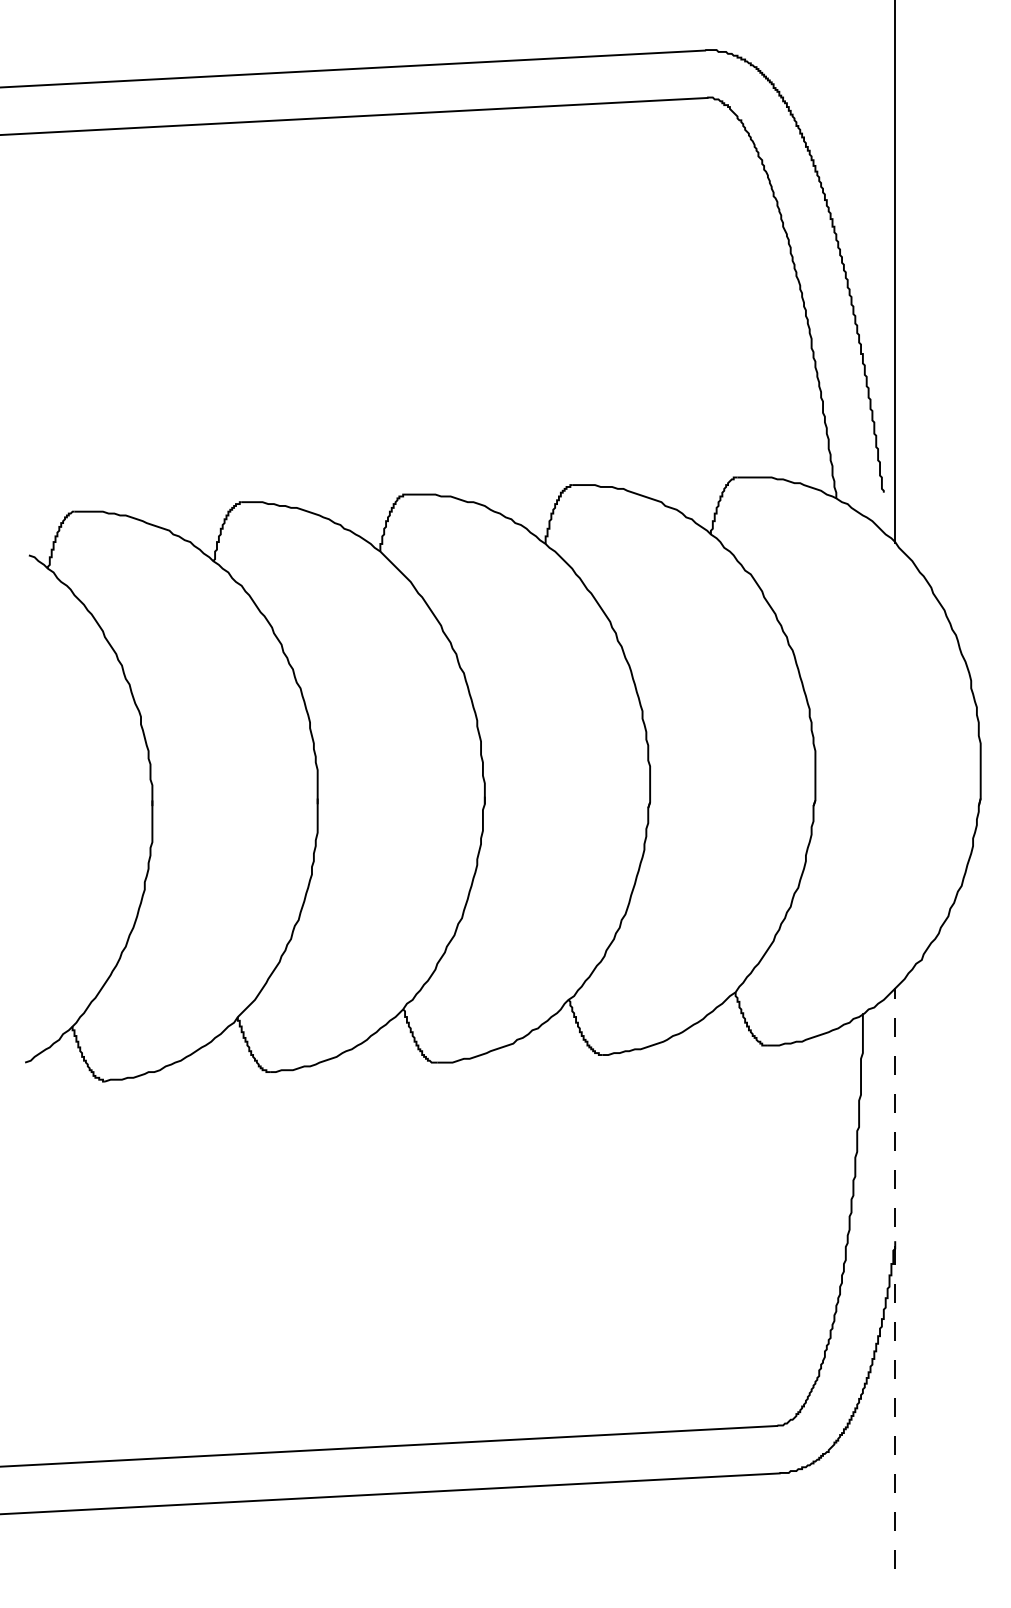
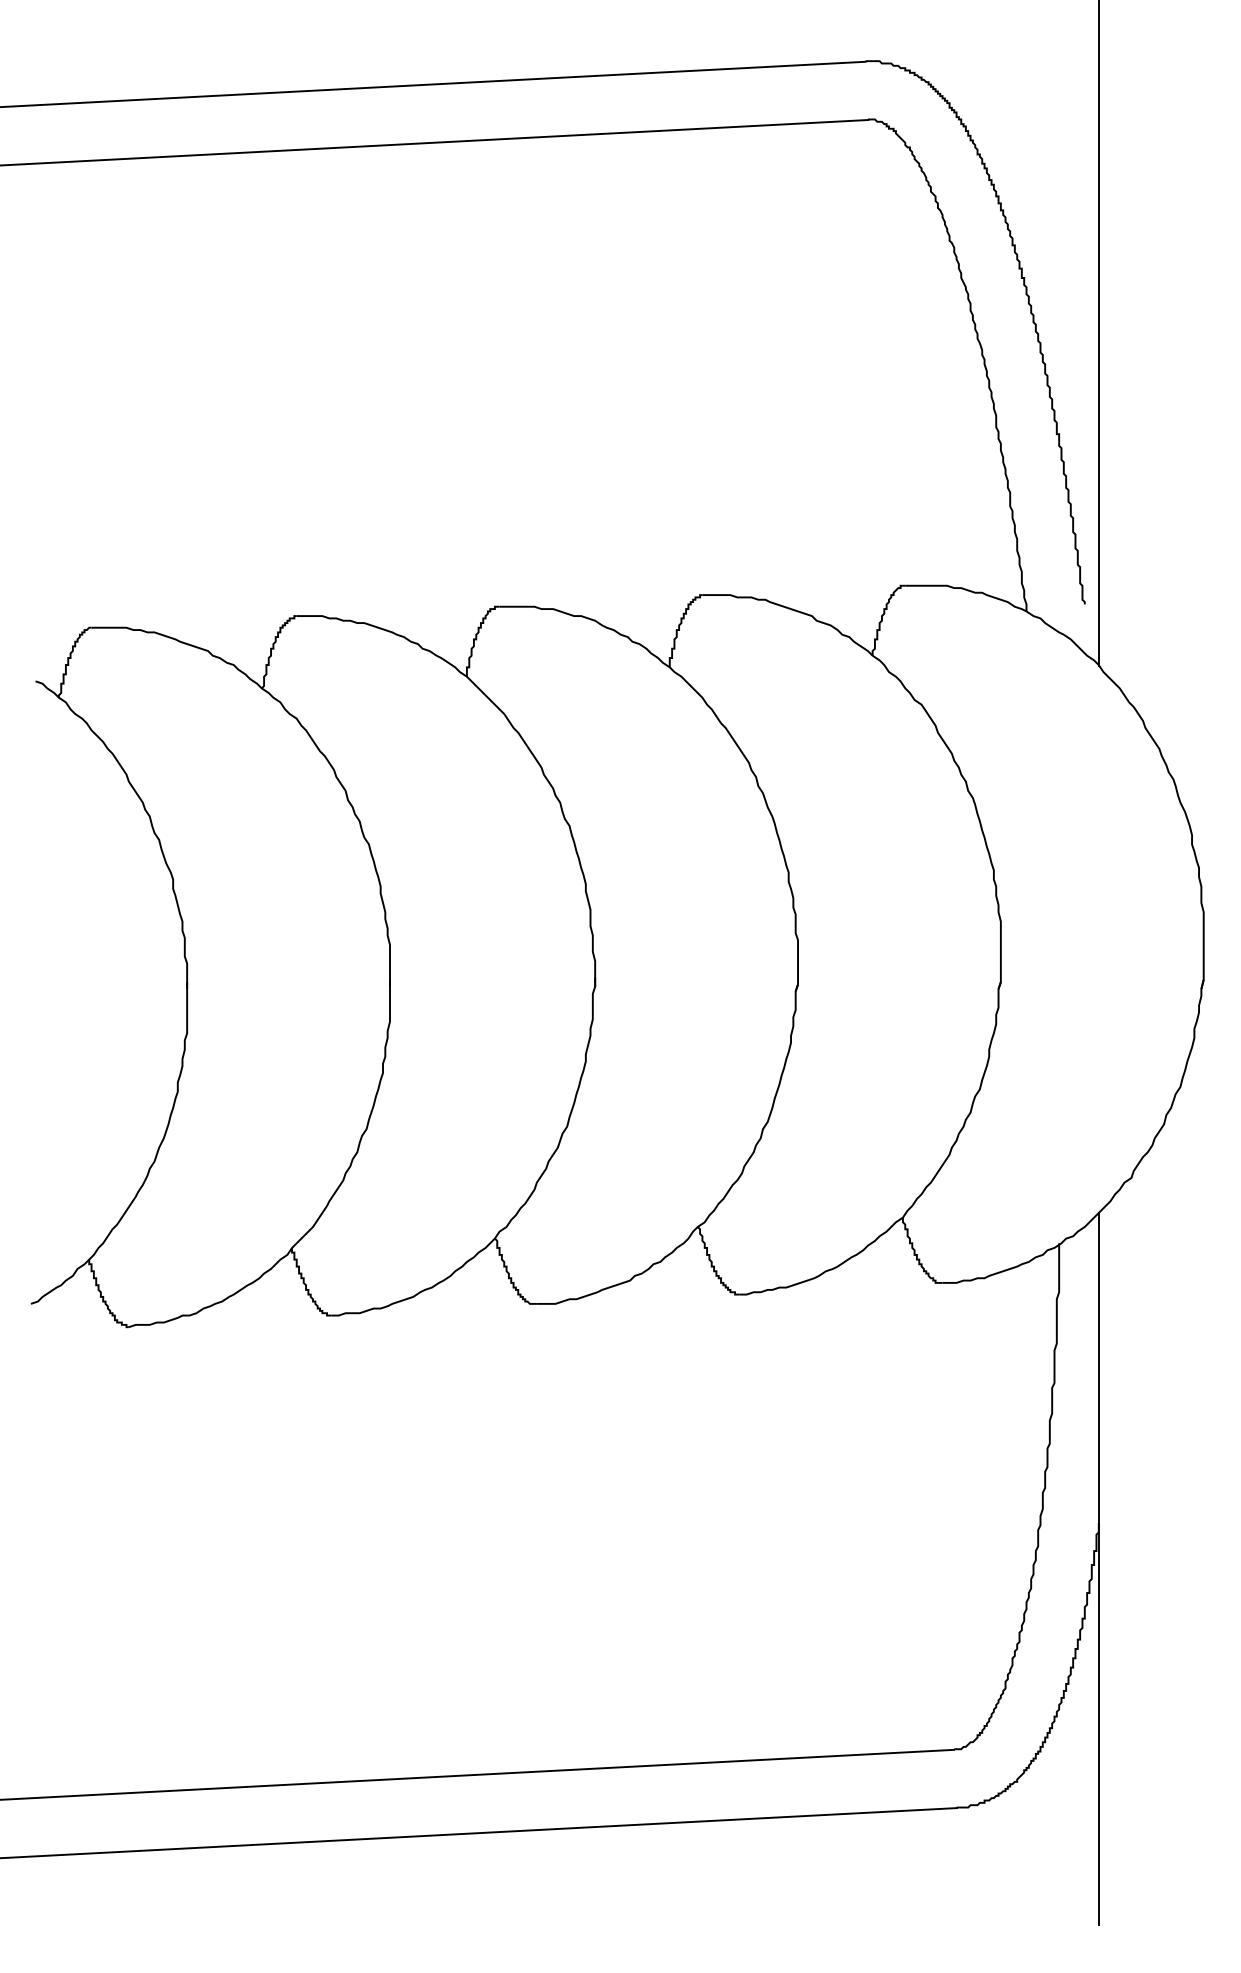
line: (895, 1277) -> (1099, 1567), dashed -> solid

